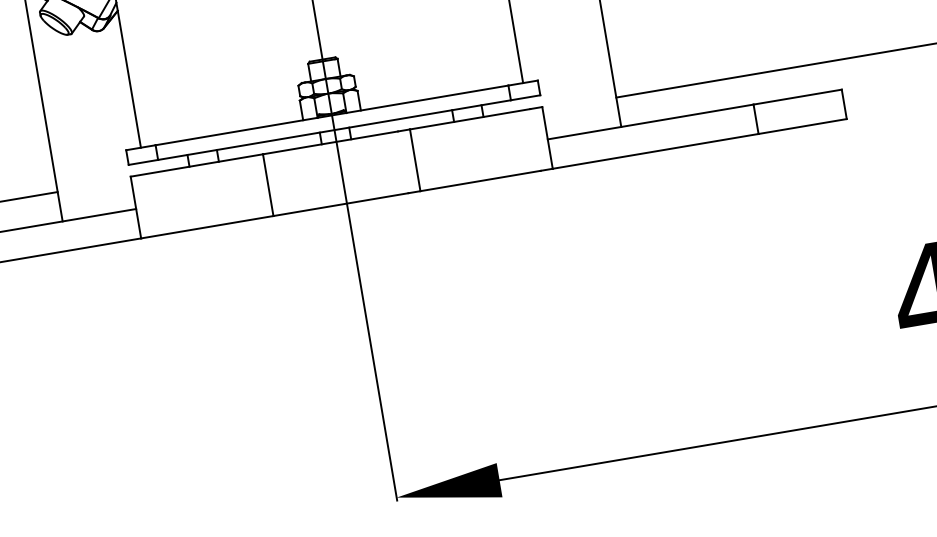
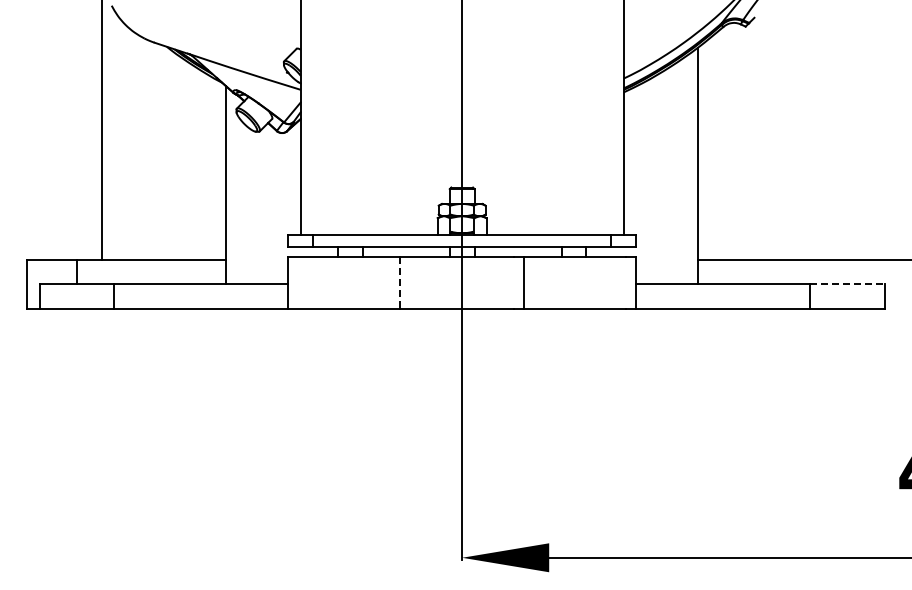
line: (797, 97) -> (847, 284), solid -> dashed
line: (268, 185) -> (400, 283), solid -> dashed

